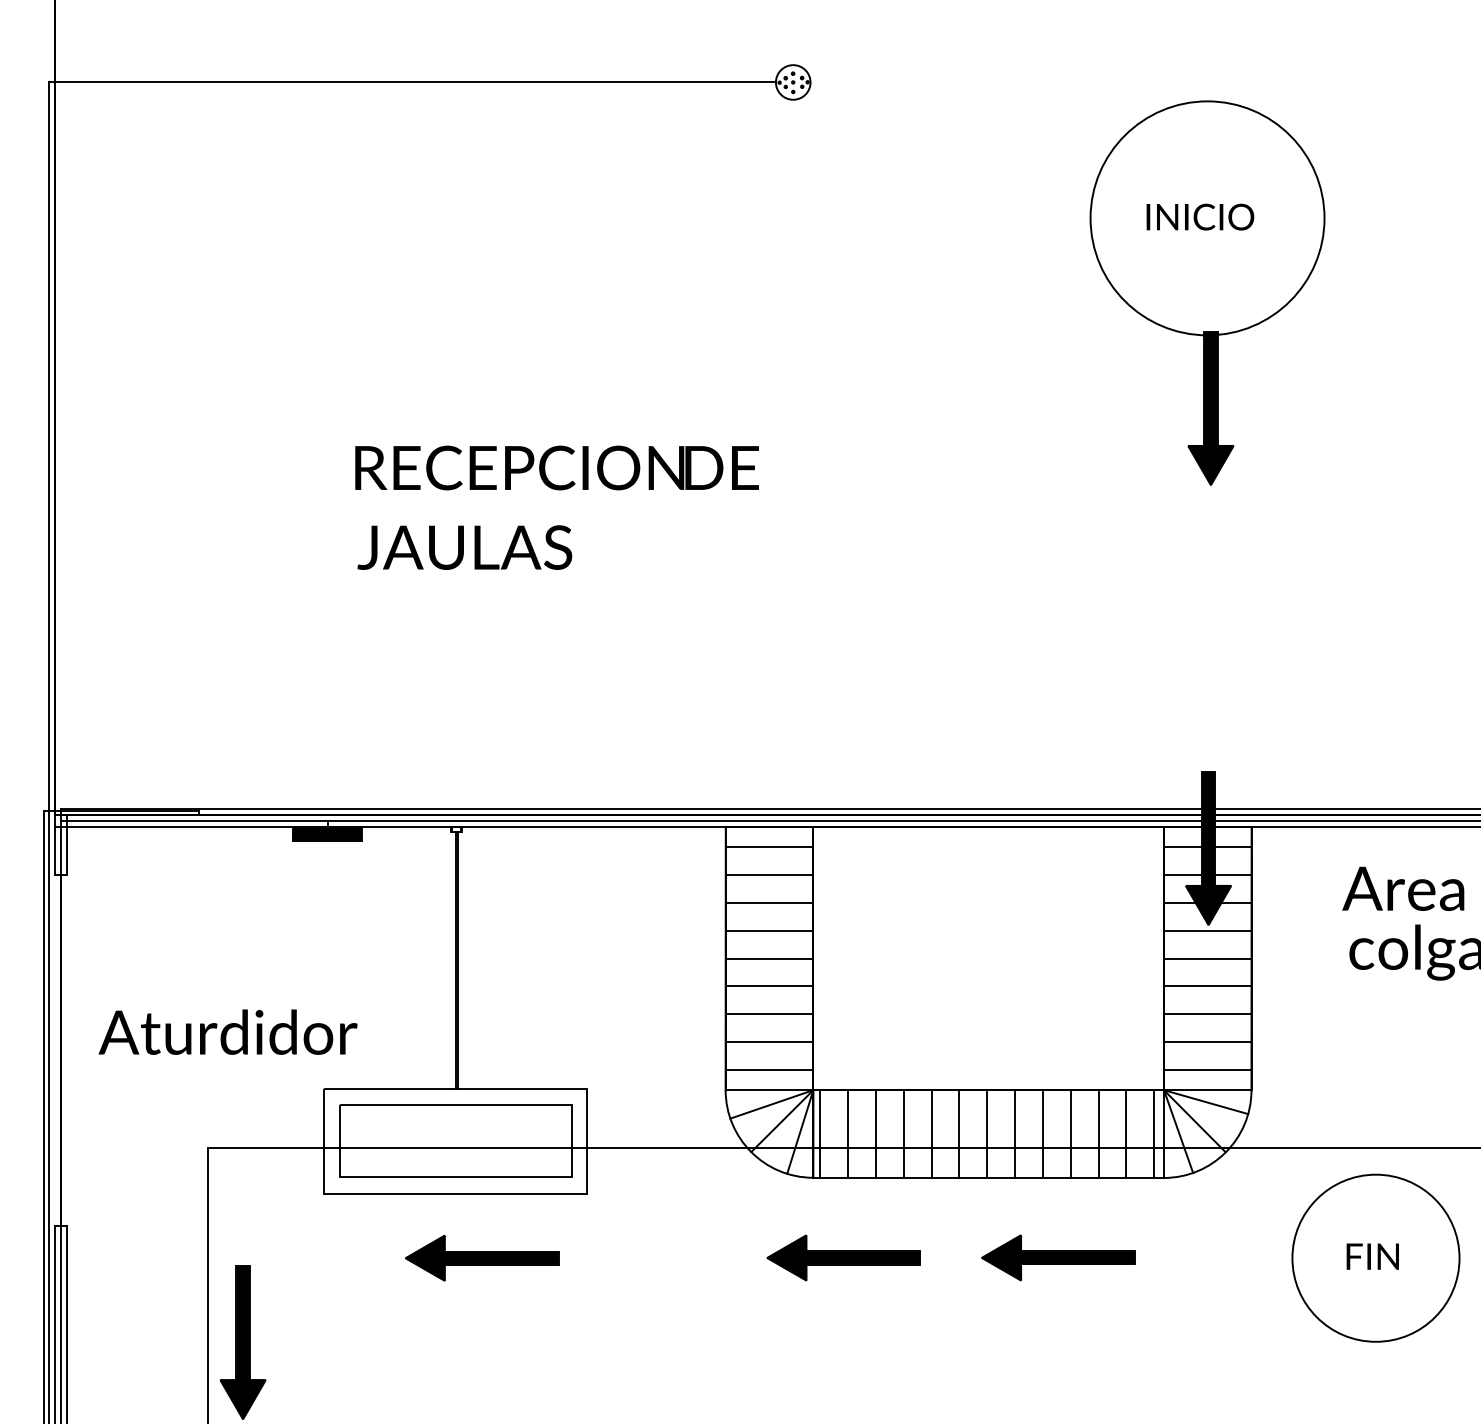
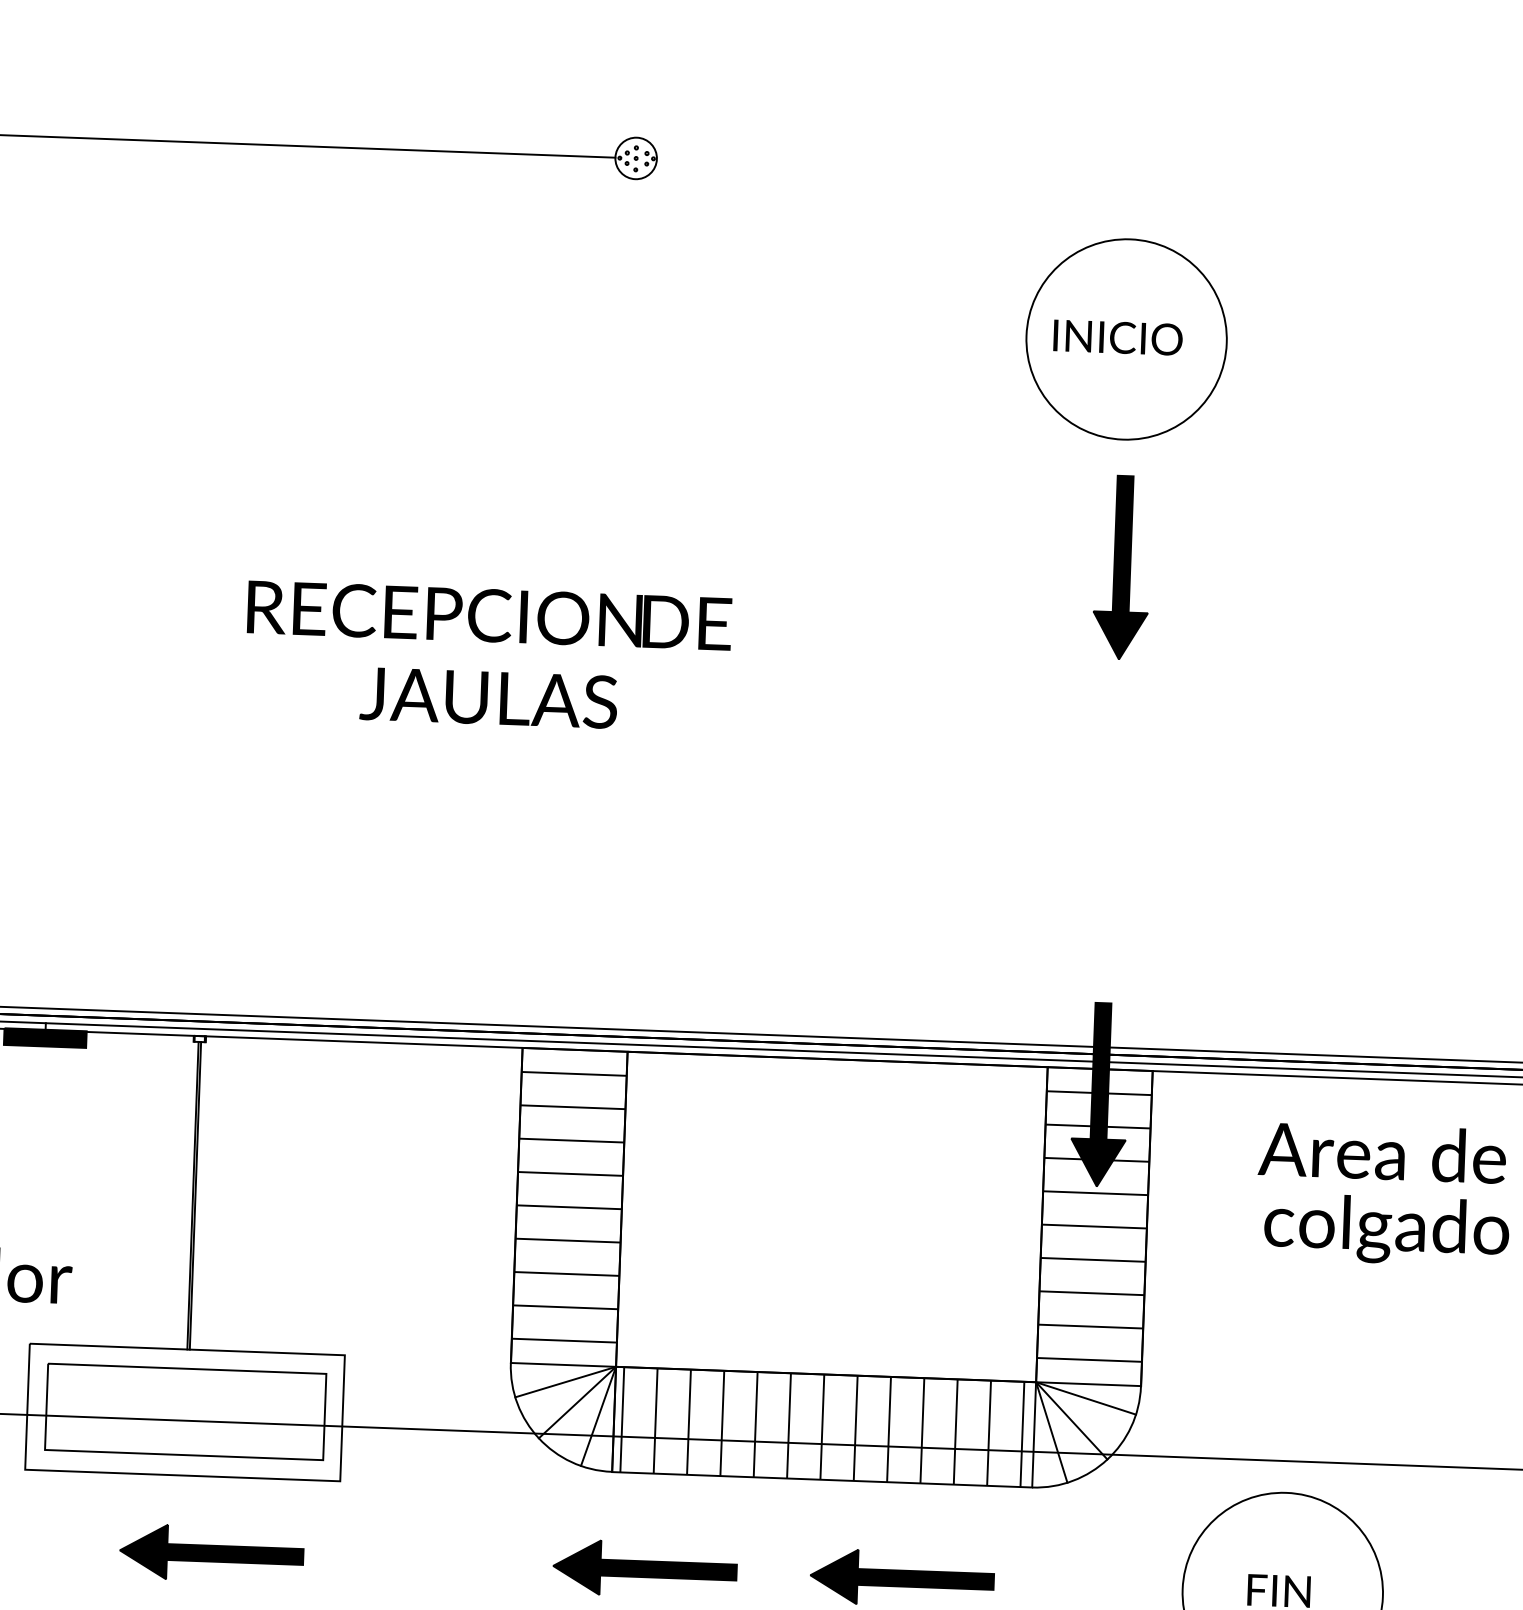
circle: (1207, 217) -> (1126, 338), size x0.71
text: (556, 467) -> (488, 615), moved
text: (464, 547) -> (488, 697), moved

